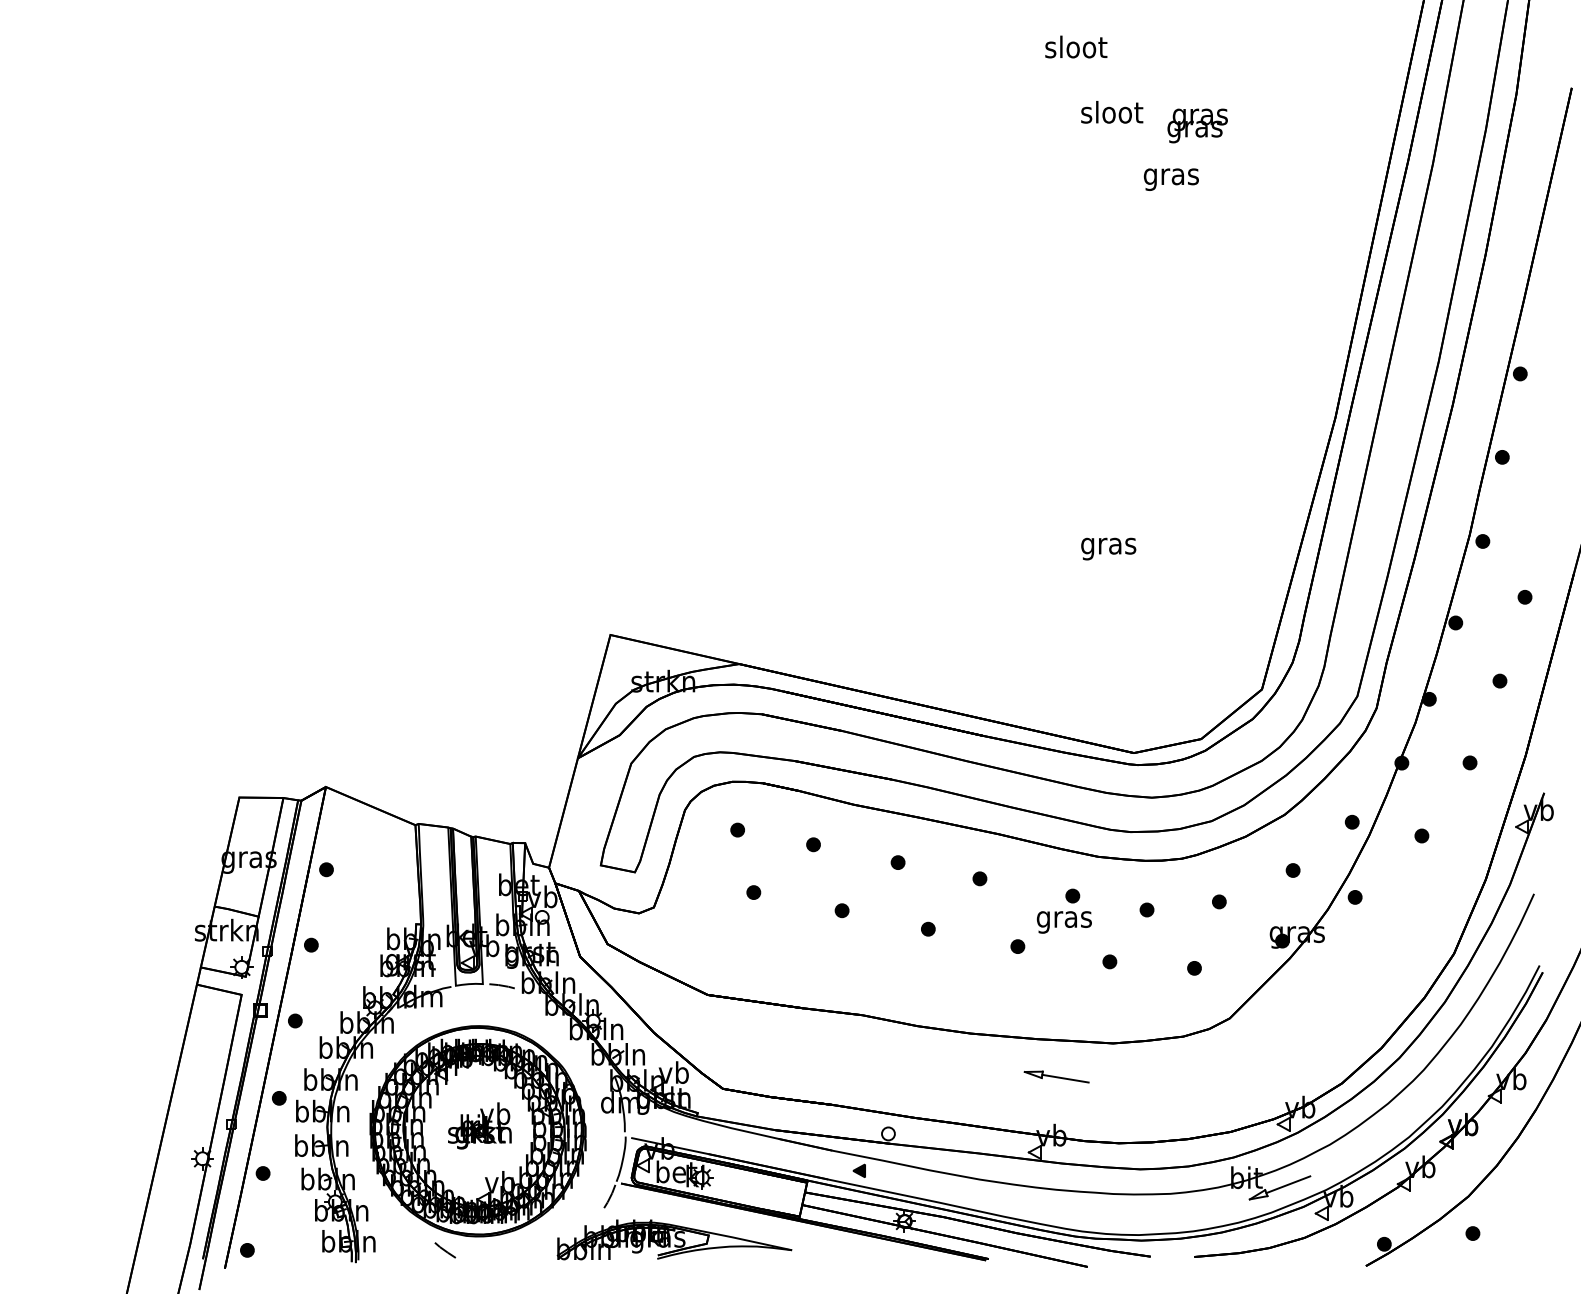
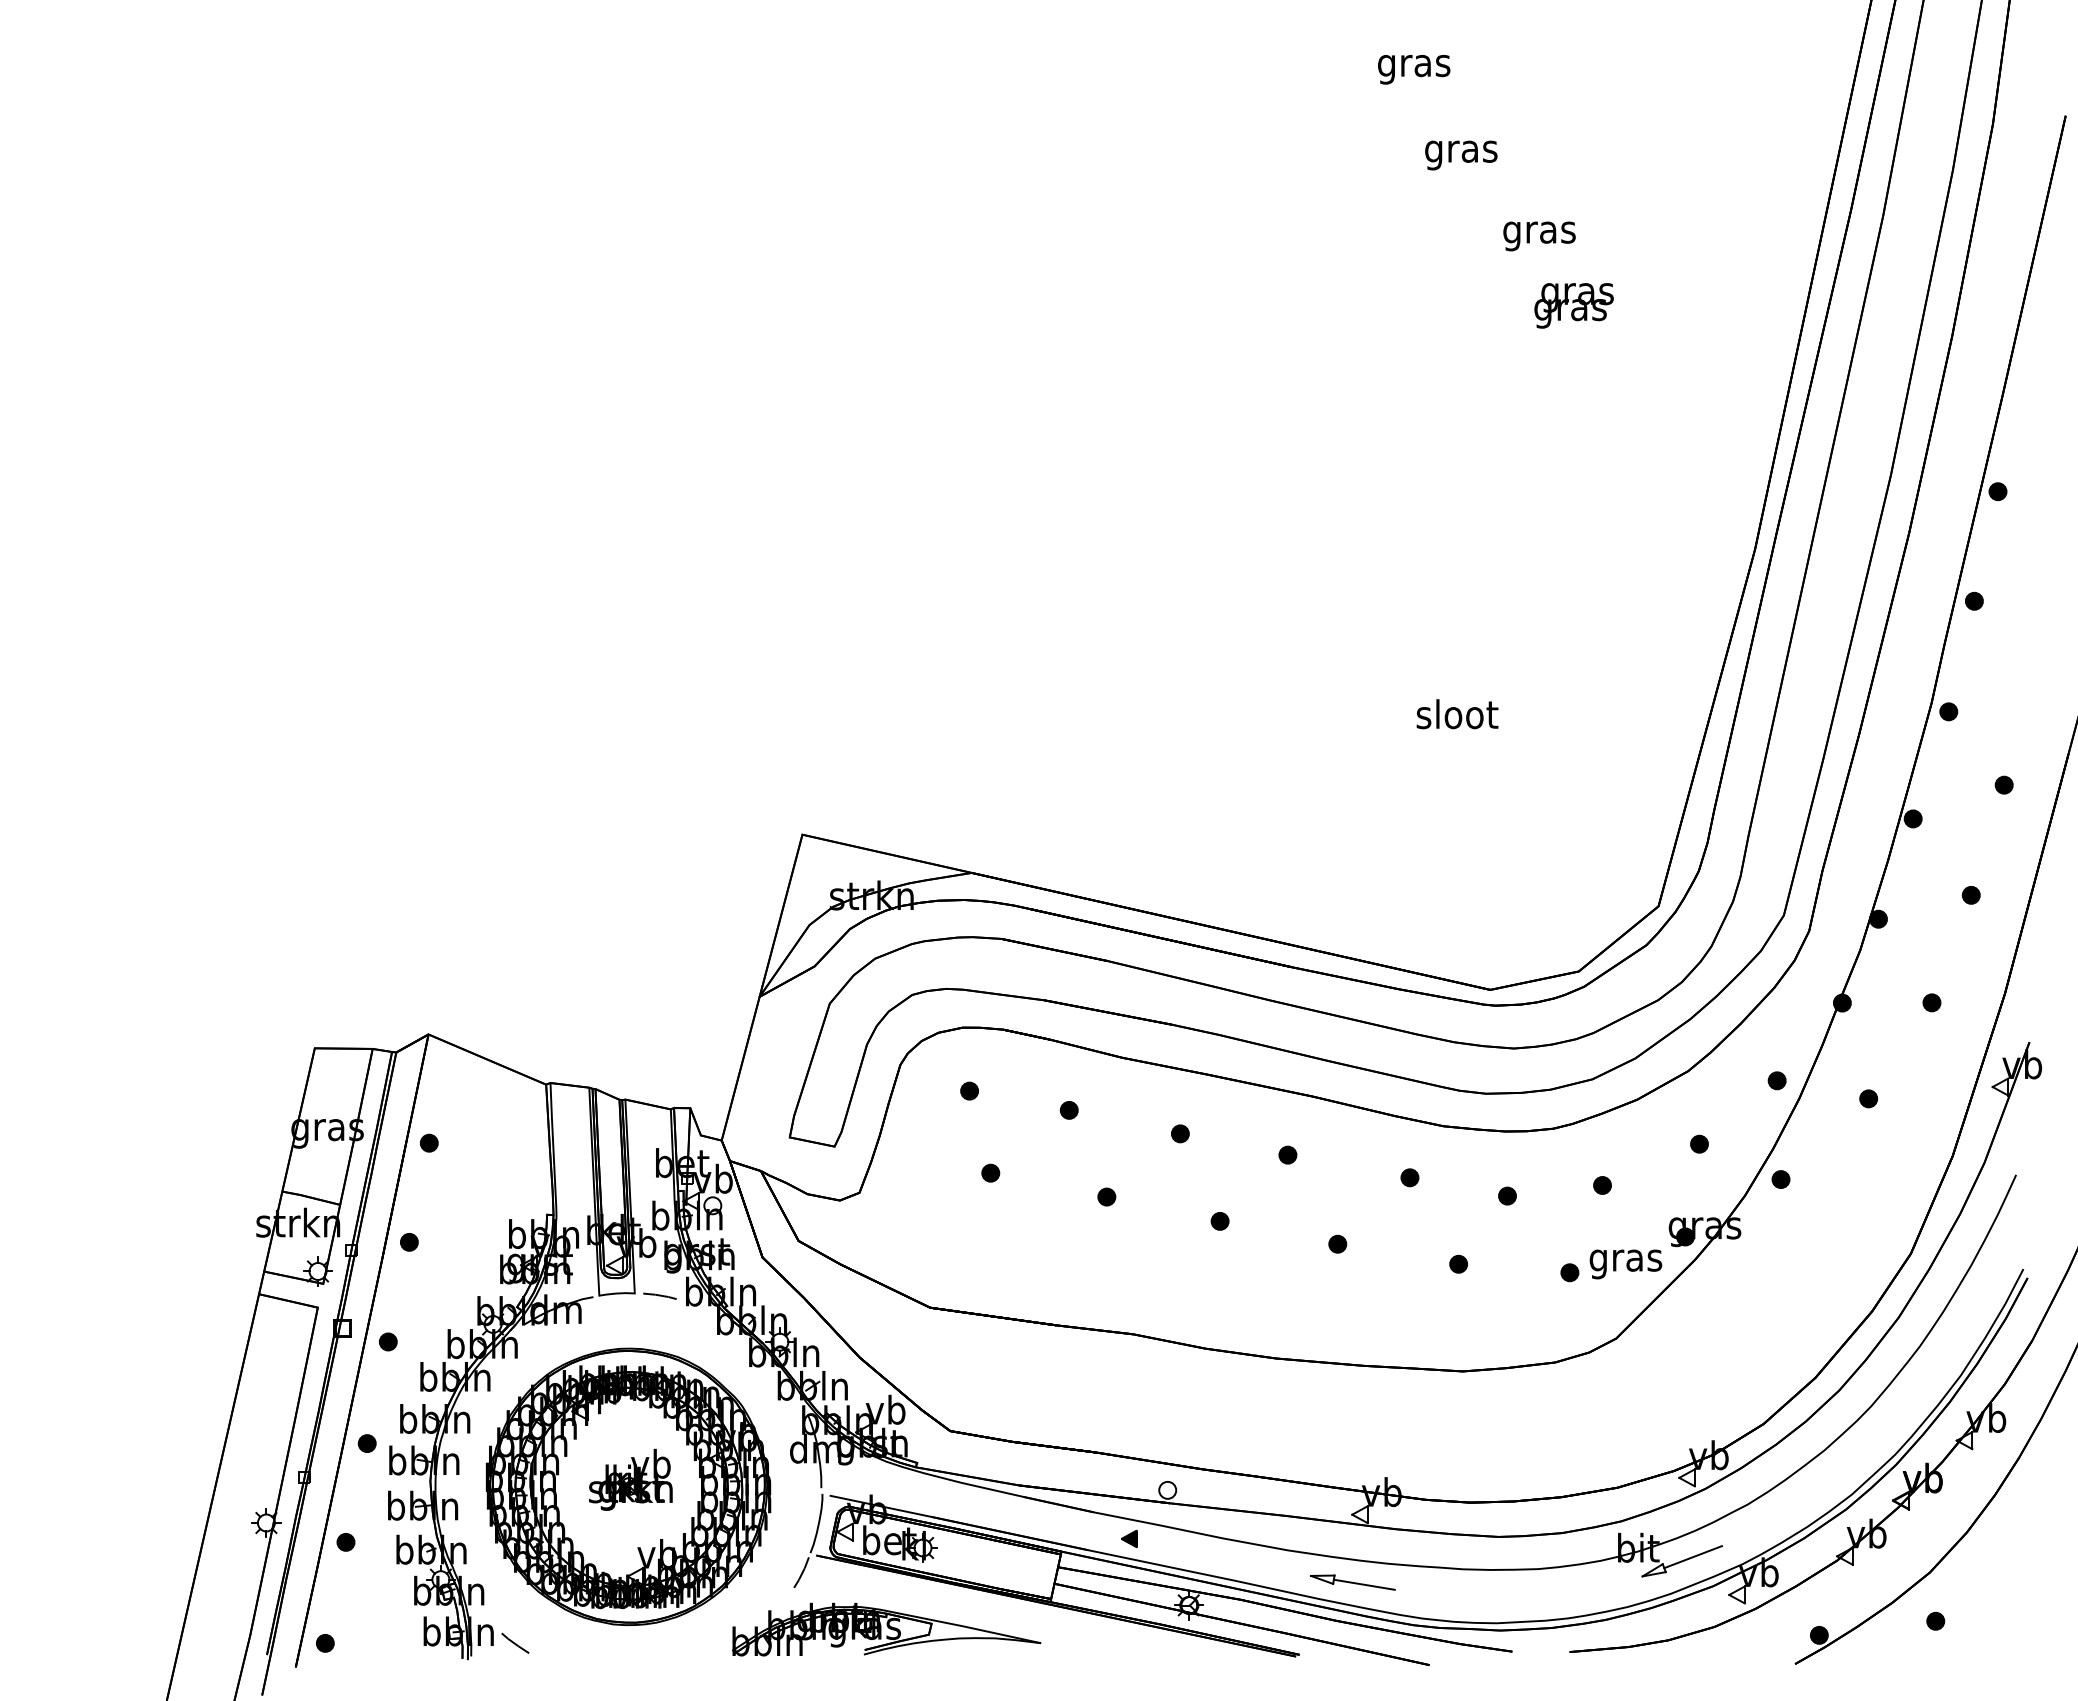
text: (1076, 49) -> (1414, 65), sloot -> gras
text: (1112, 115) -> (1461, 151), sloot -> gras
text: (1197, 125) -> (1573, 305), moved
text: (1108, 545) -> (1457, 717), gras -> sloot
text: (1064, 922) -> (1625, 1264), moved
part: (1056, 1076) -> (1352, 1582), moved
line: (444, 1249) -> (514, 1642), moved

